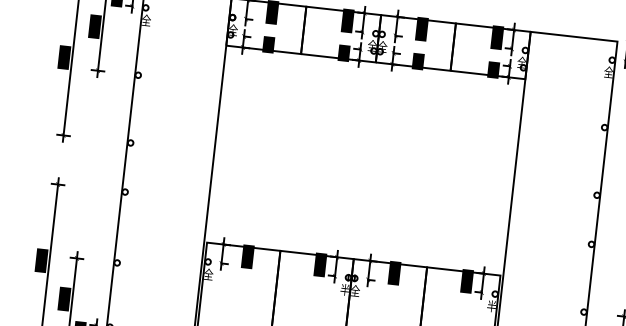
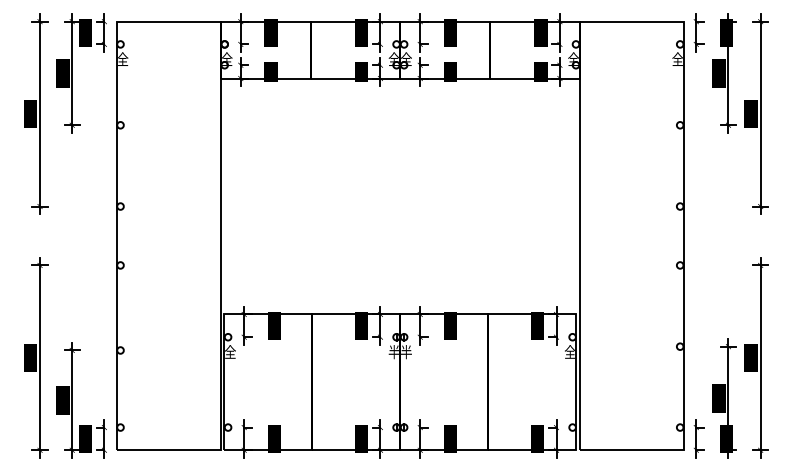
text: (355, 291) -> (406, 352), 全 -> 半
text: (491, 306) -> (569, 352), 半 -> 全

